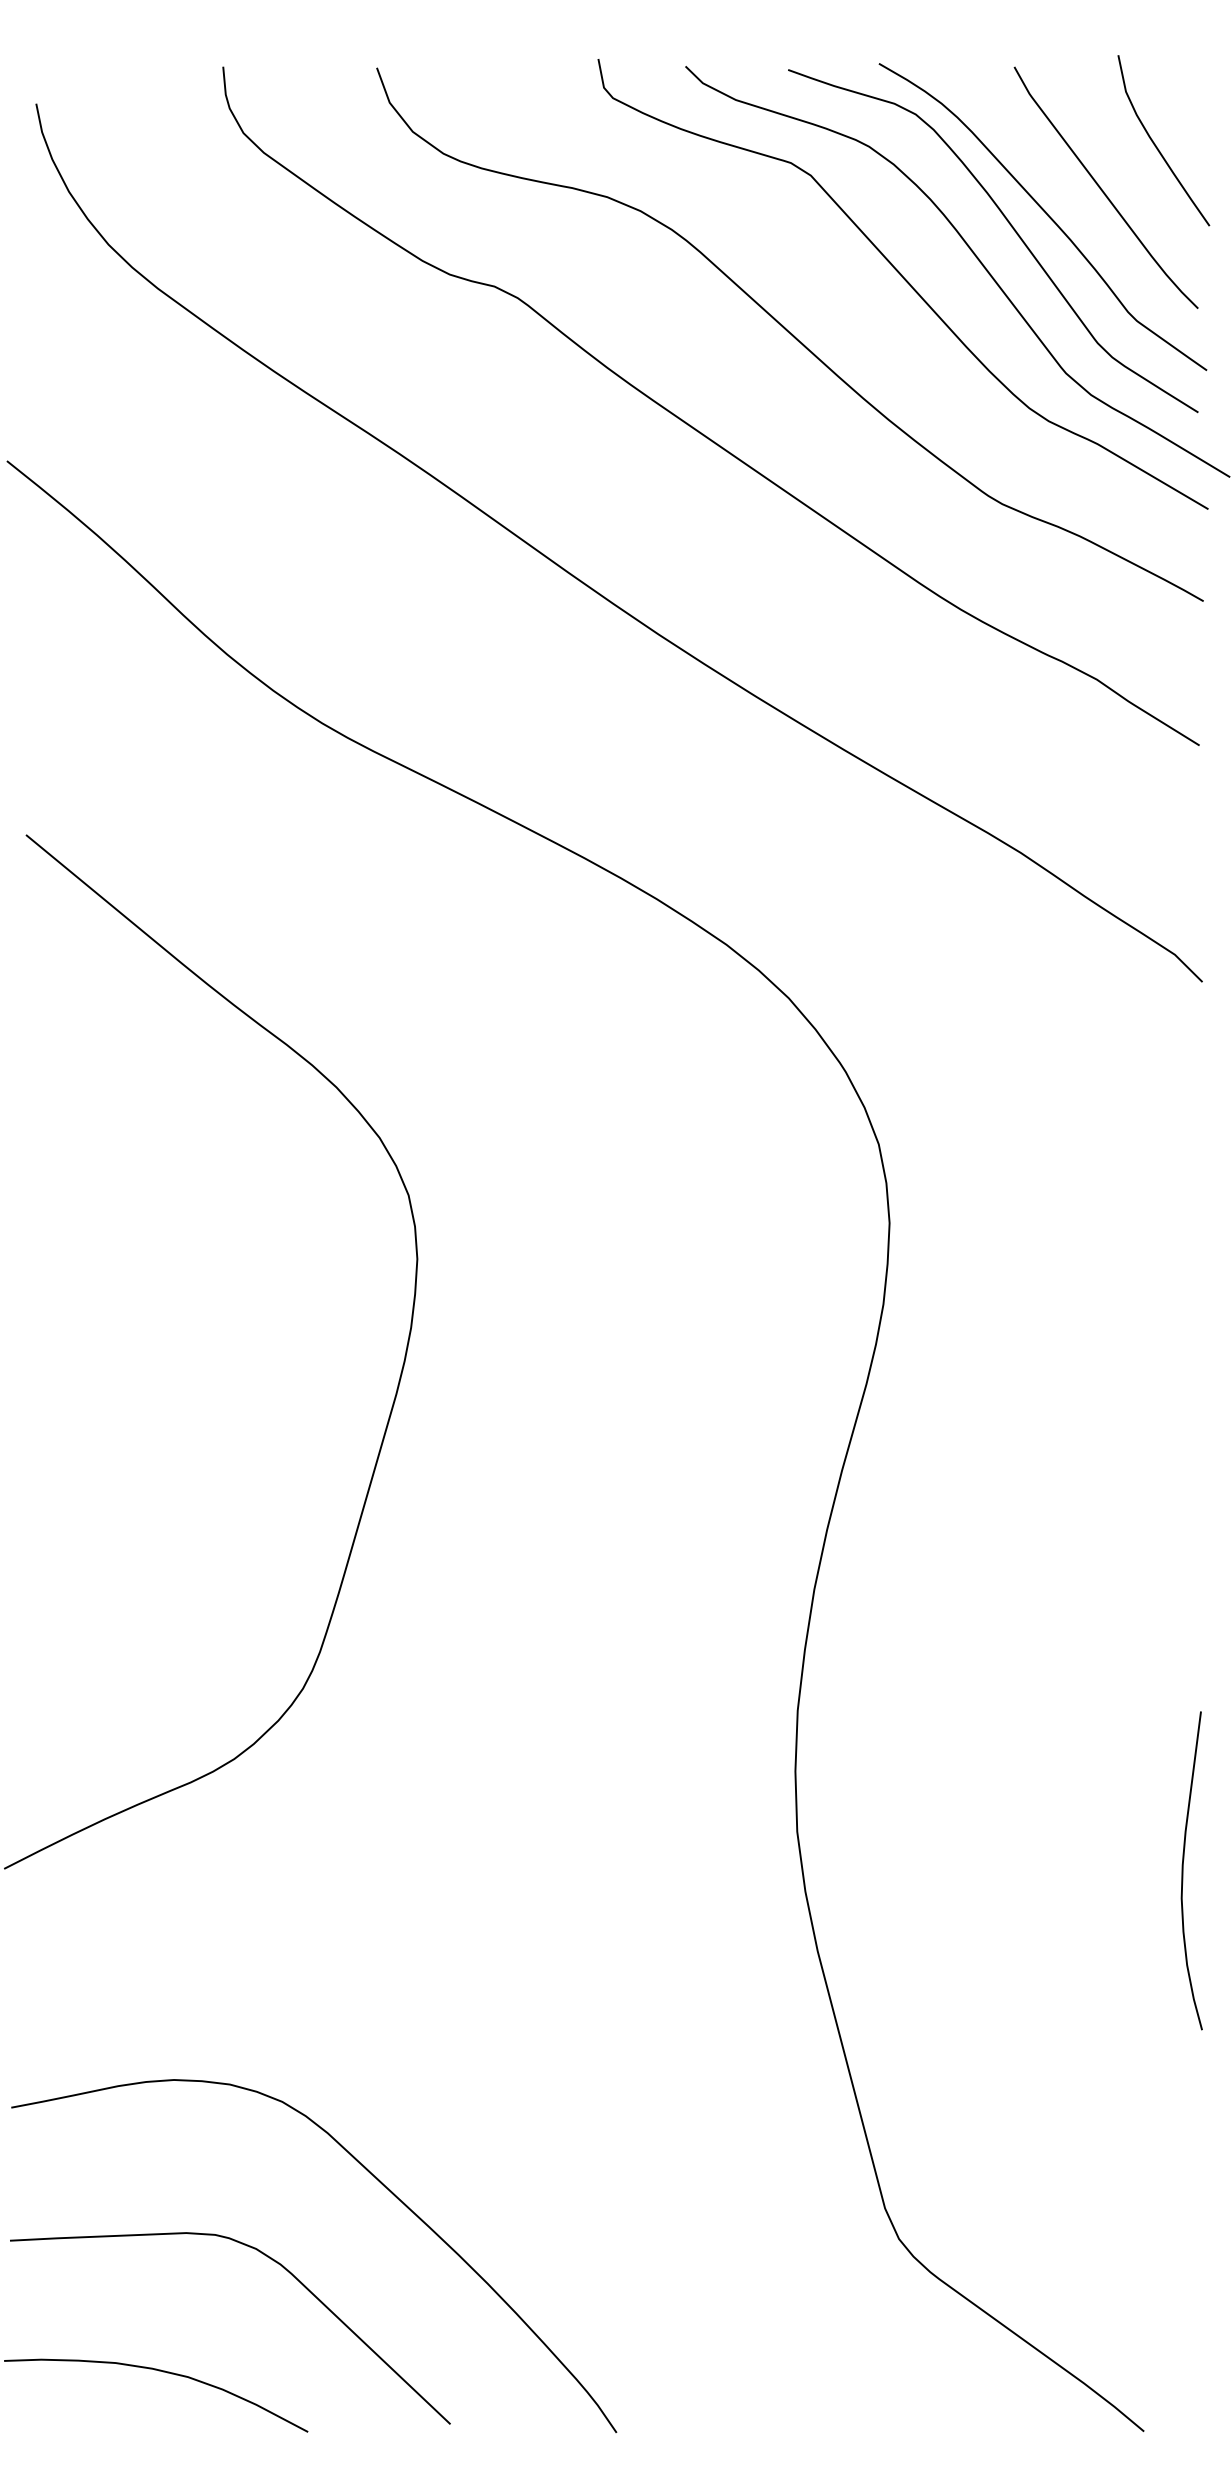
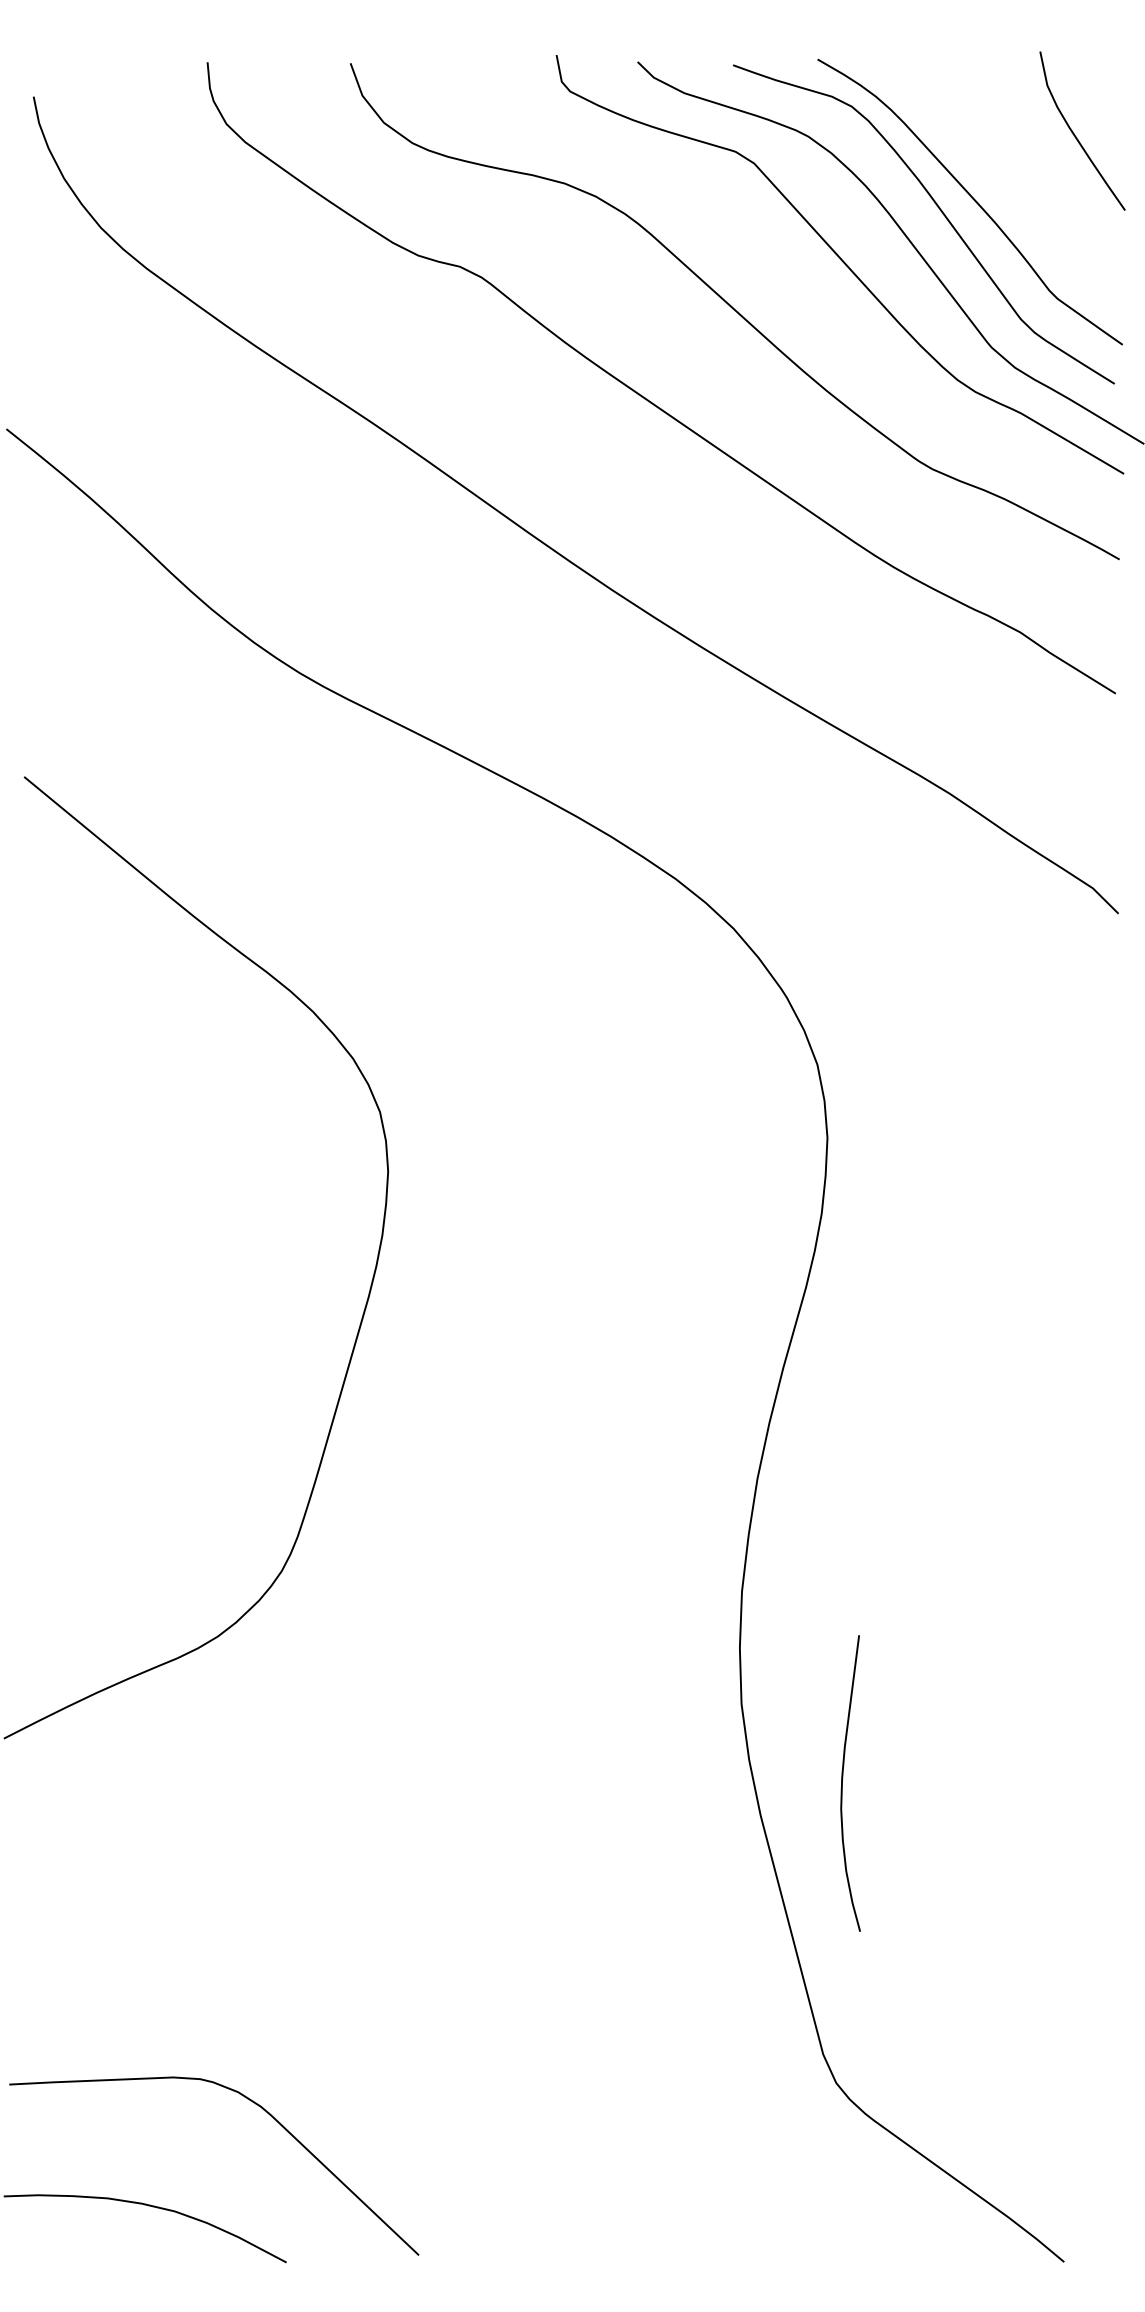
curve: (1102, 189) -> (1025, 176), removed
curve: (1183, 1870) -> (842, 1783), moved
curve: (377, 2181) -> (351, 2029), removed

